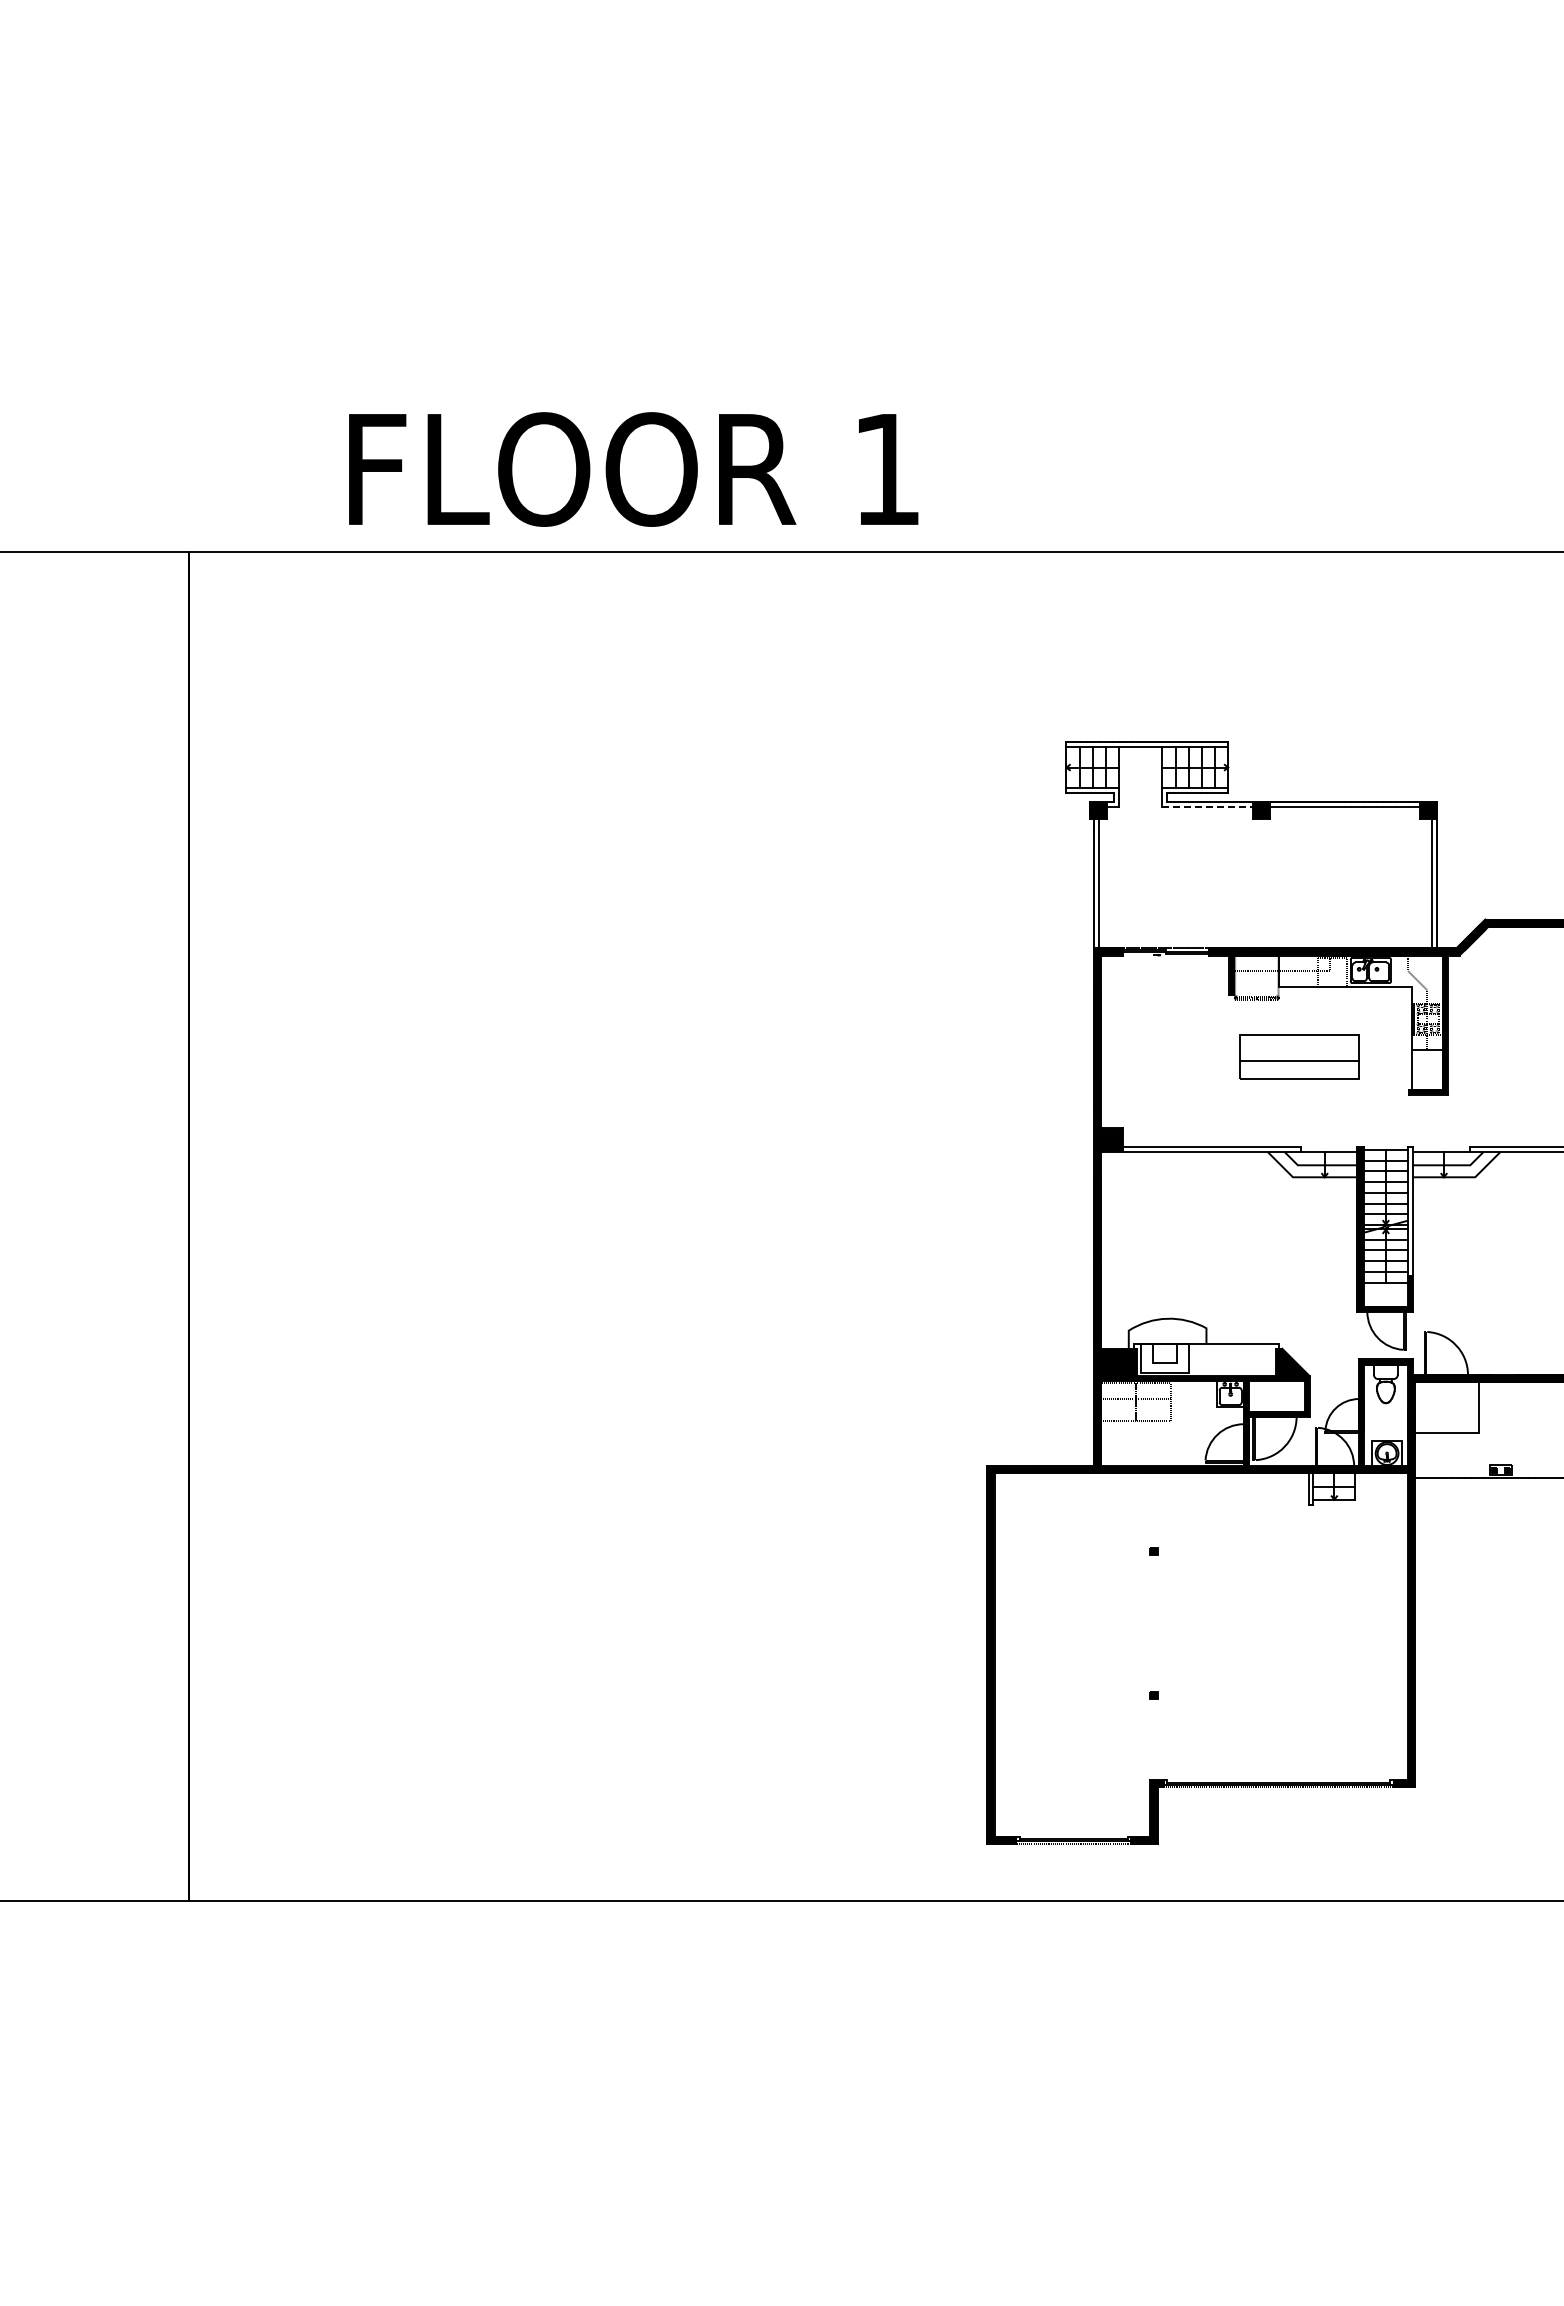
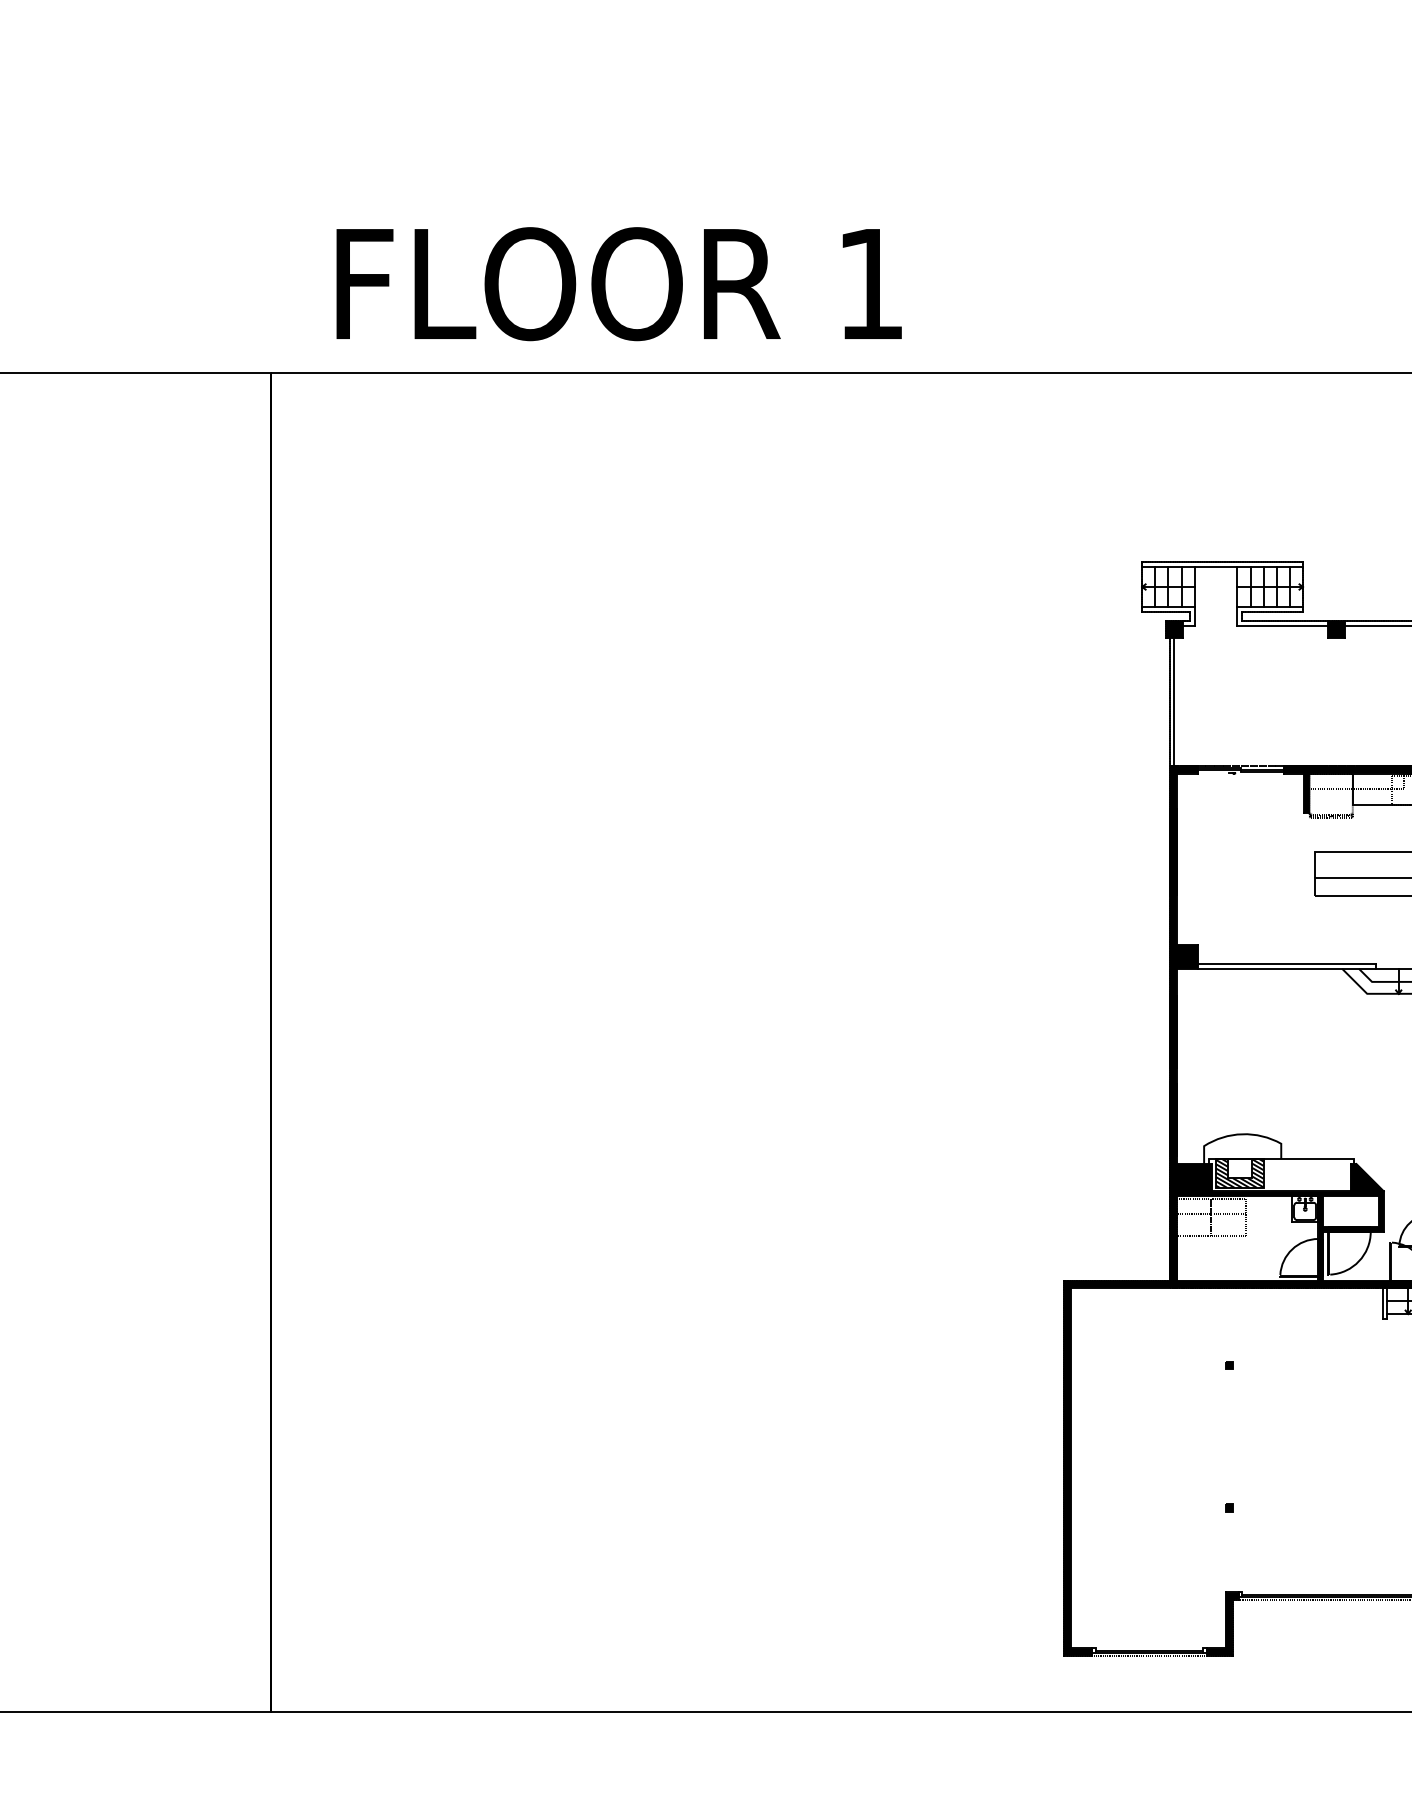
text: (633, 469) -> (619, 284), moved
line: (1207, 806) -> (1282, 625), dashed -> solid
hatch: (1164, 1357) -> (1239, 1172), added

